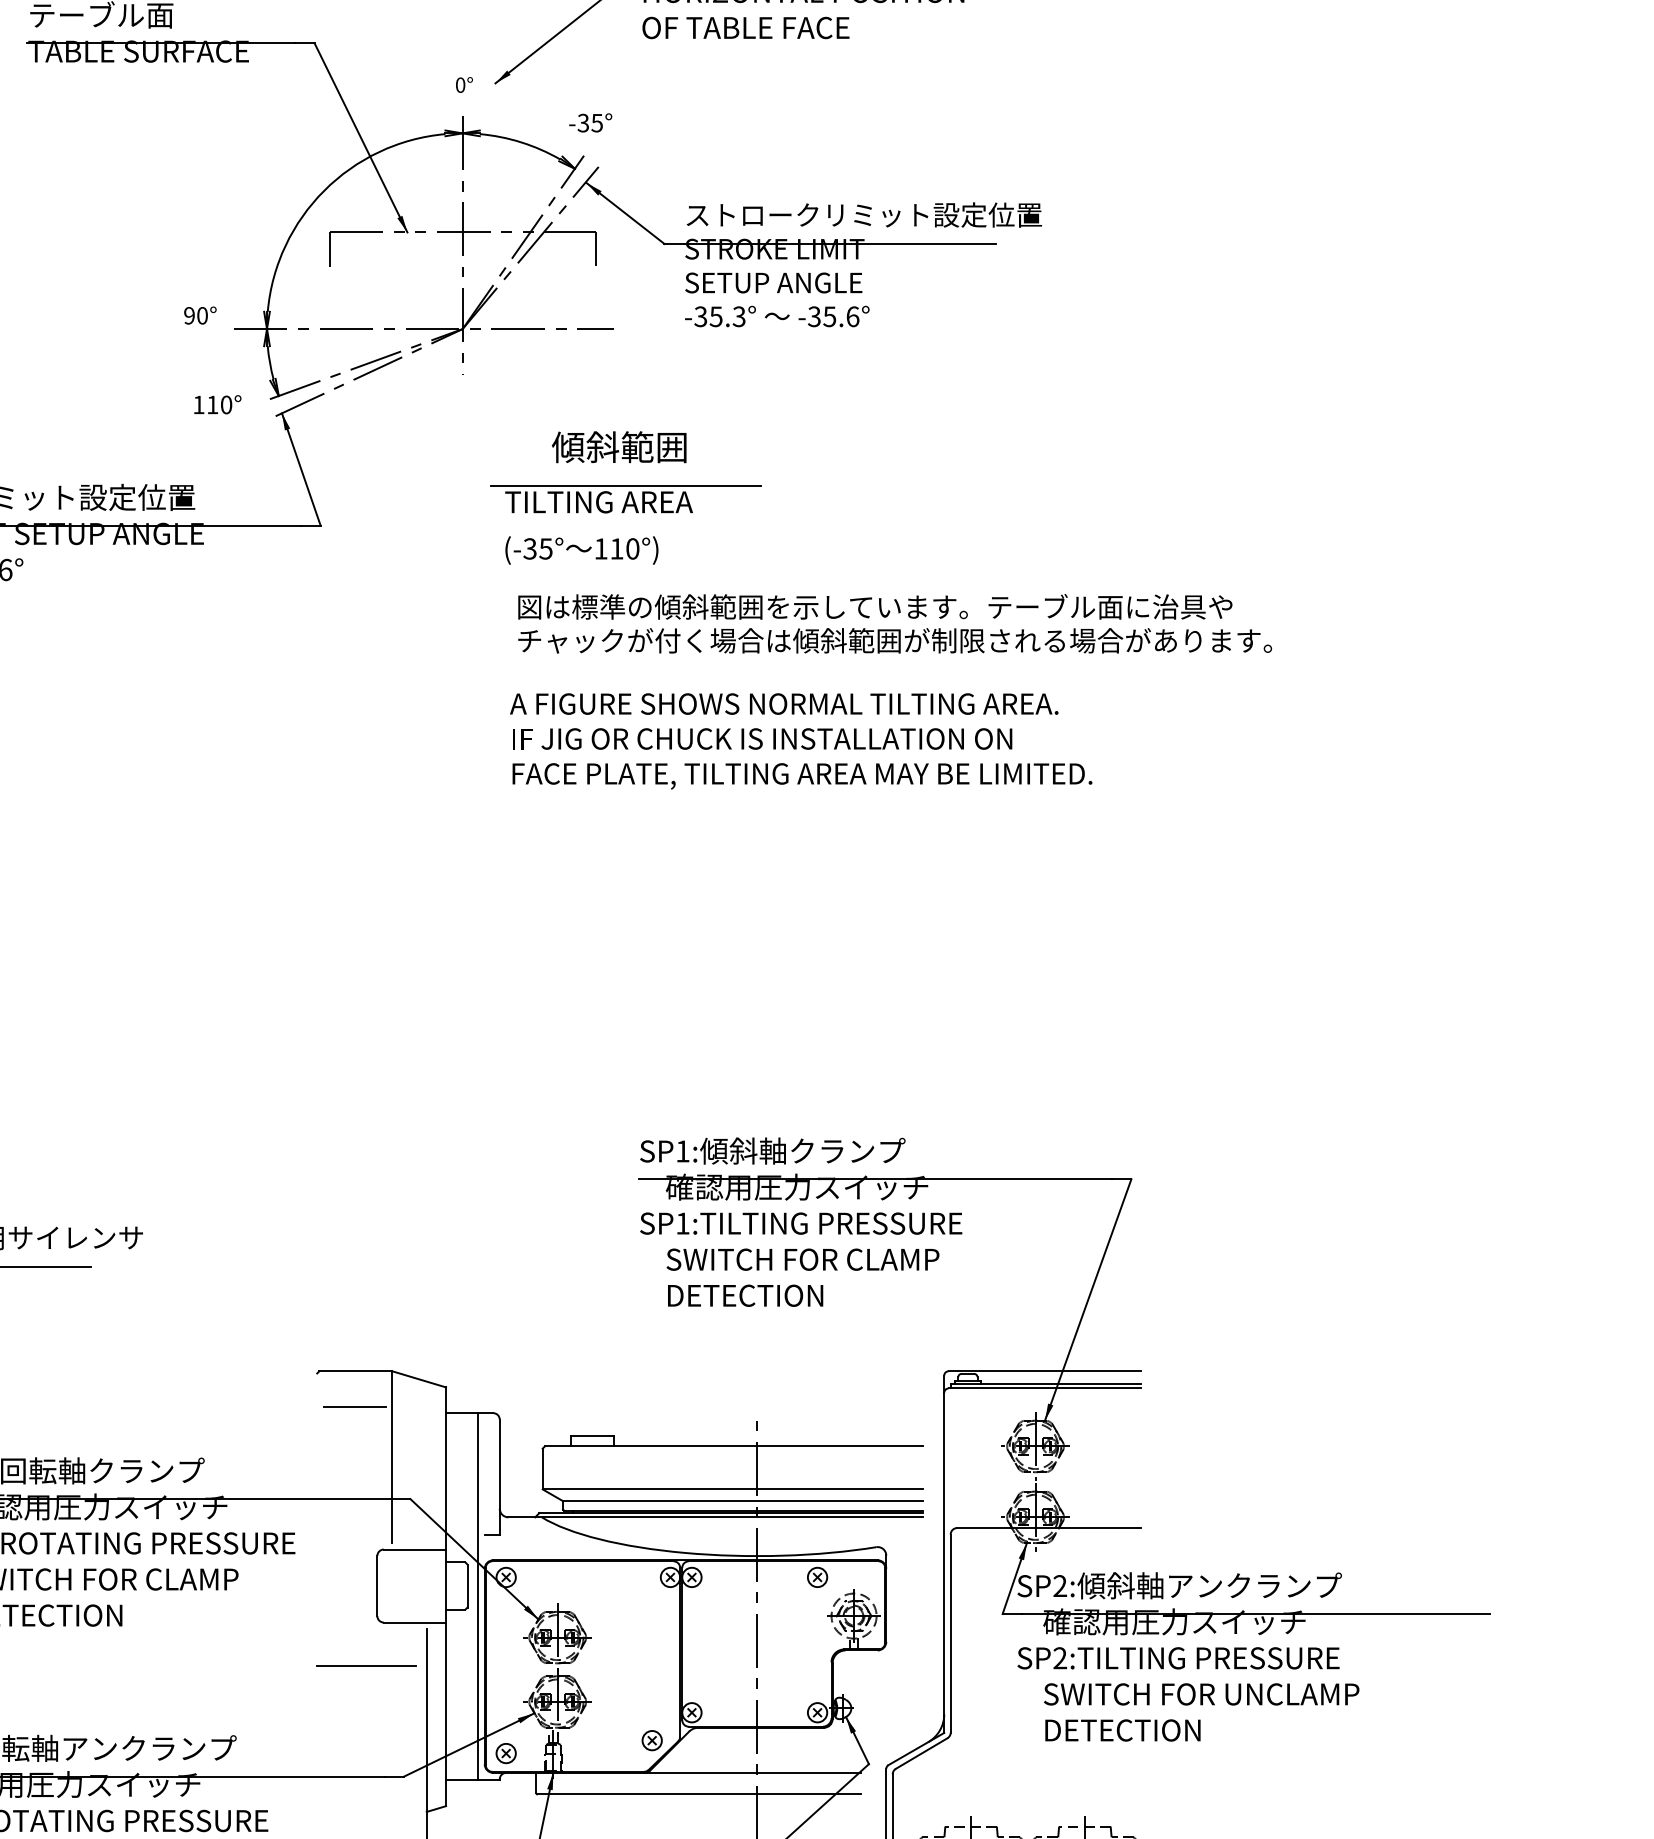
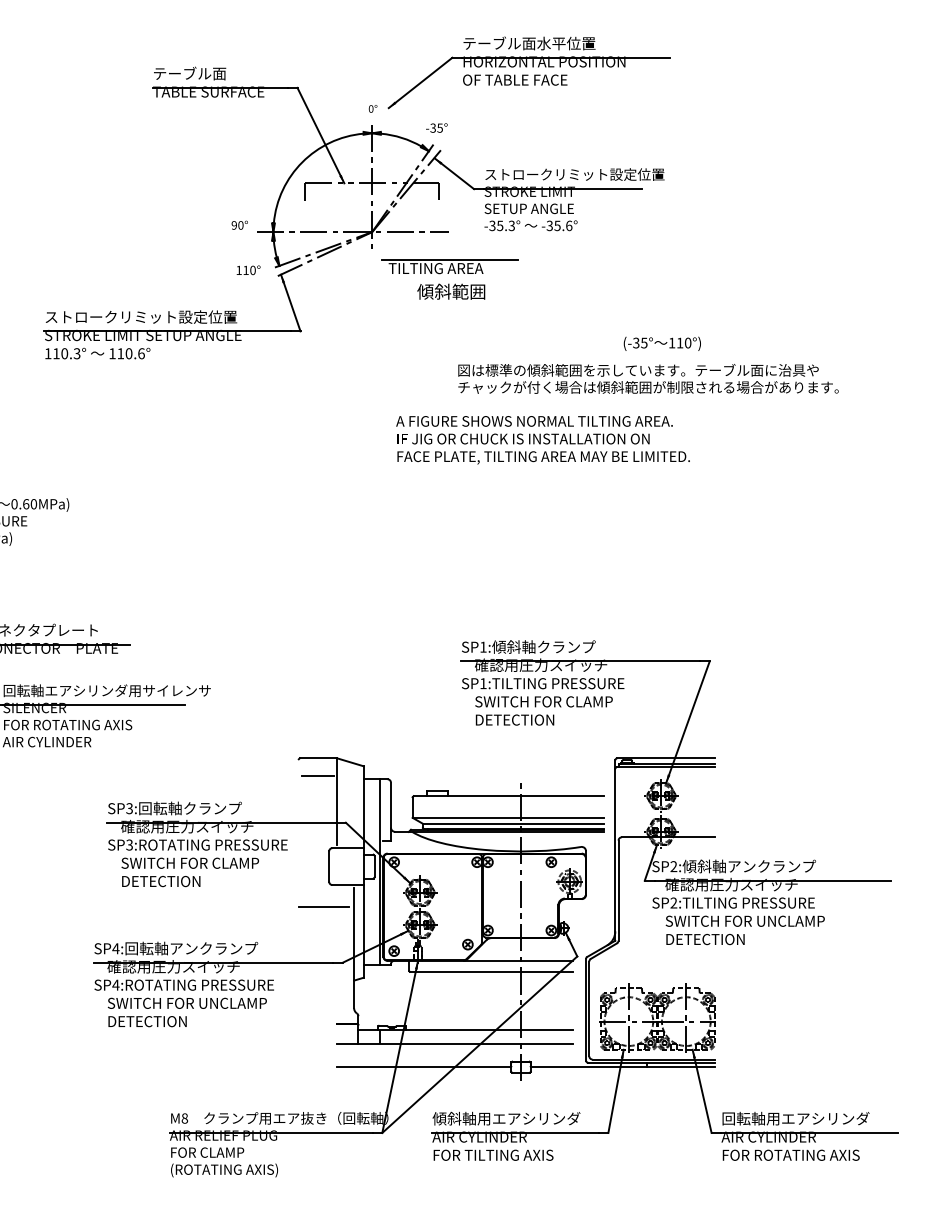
part: (625, 498) -> (449, 266), moved
text: (580, 549) -> (661, 343), moved
text: (895, 623) -> (648, 378), moved

